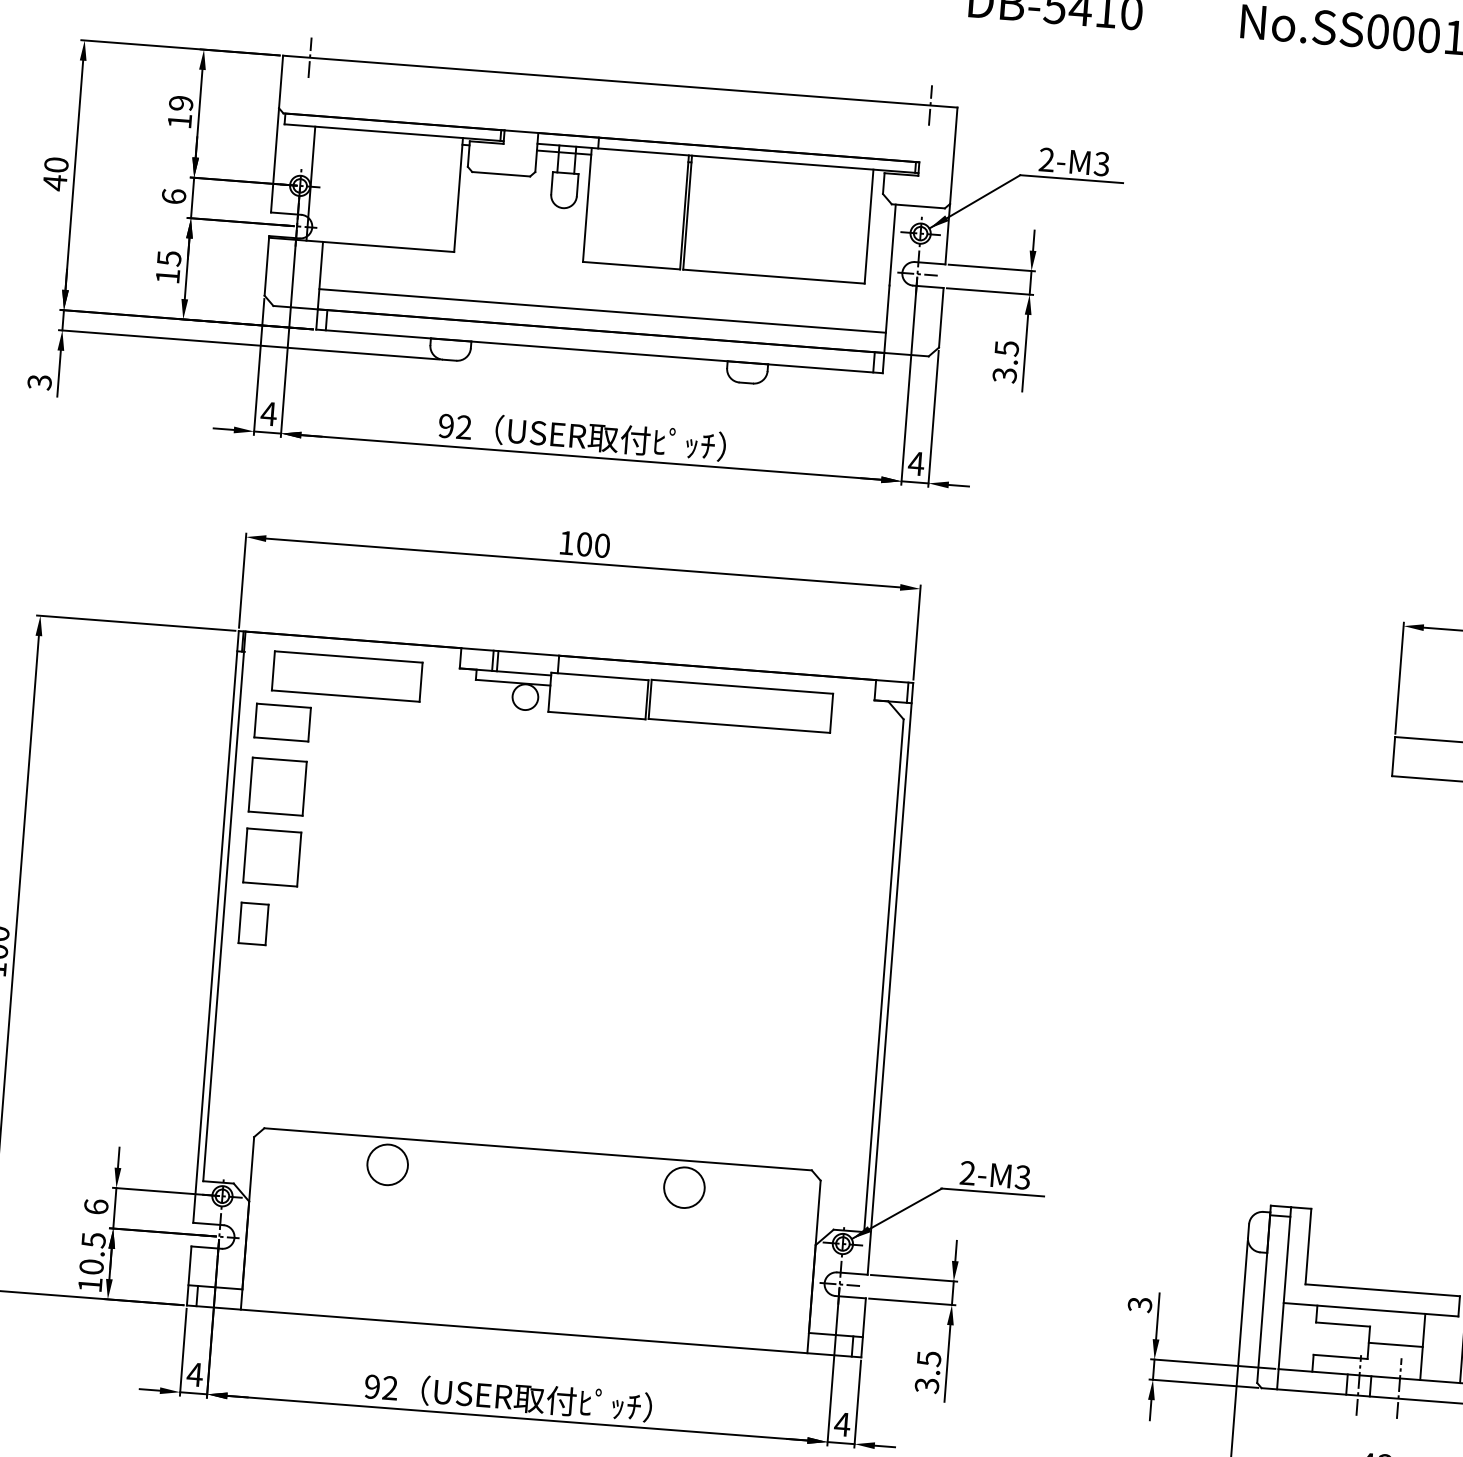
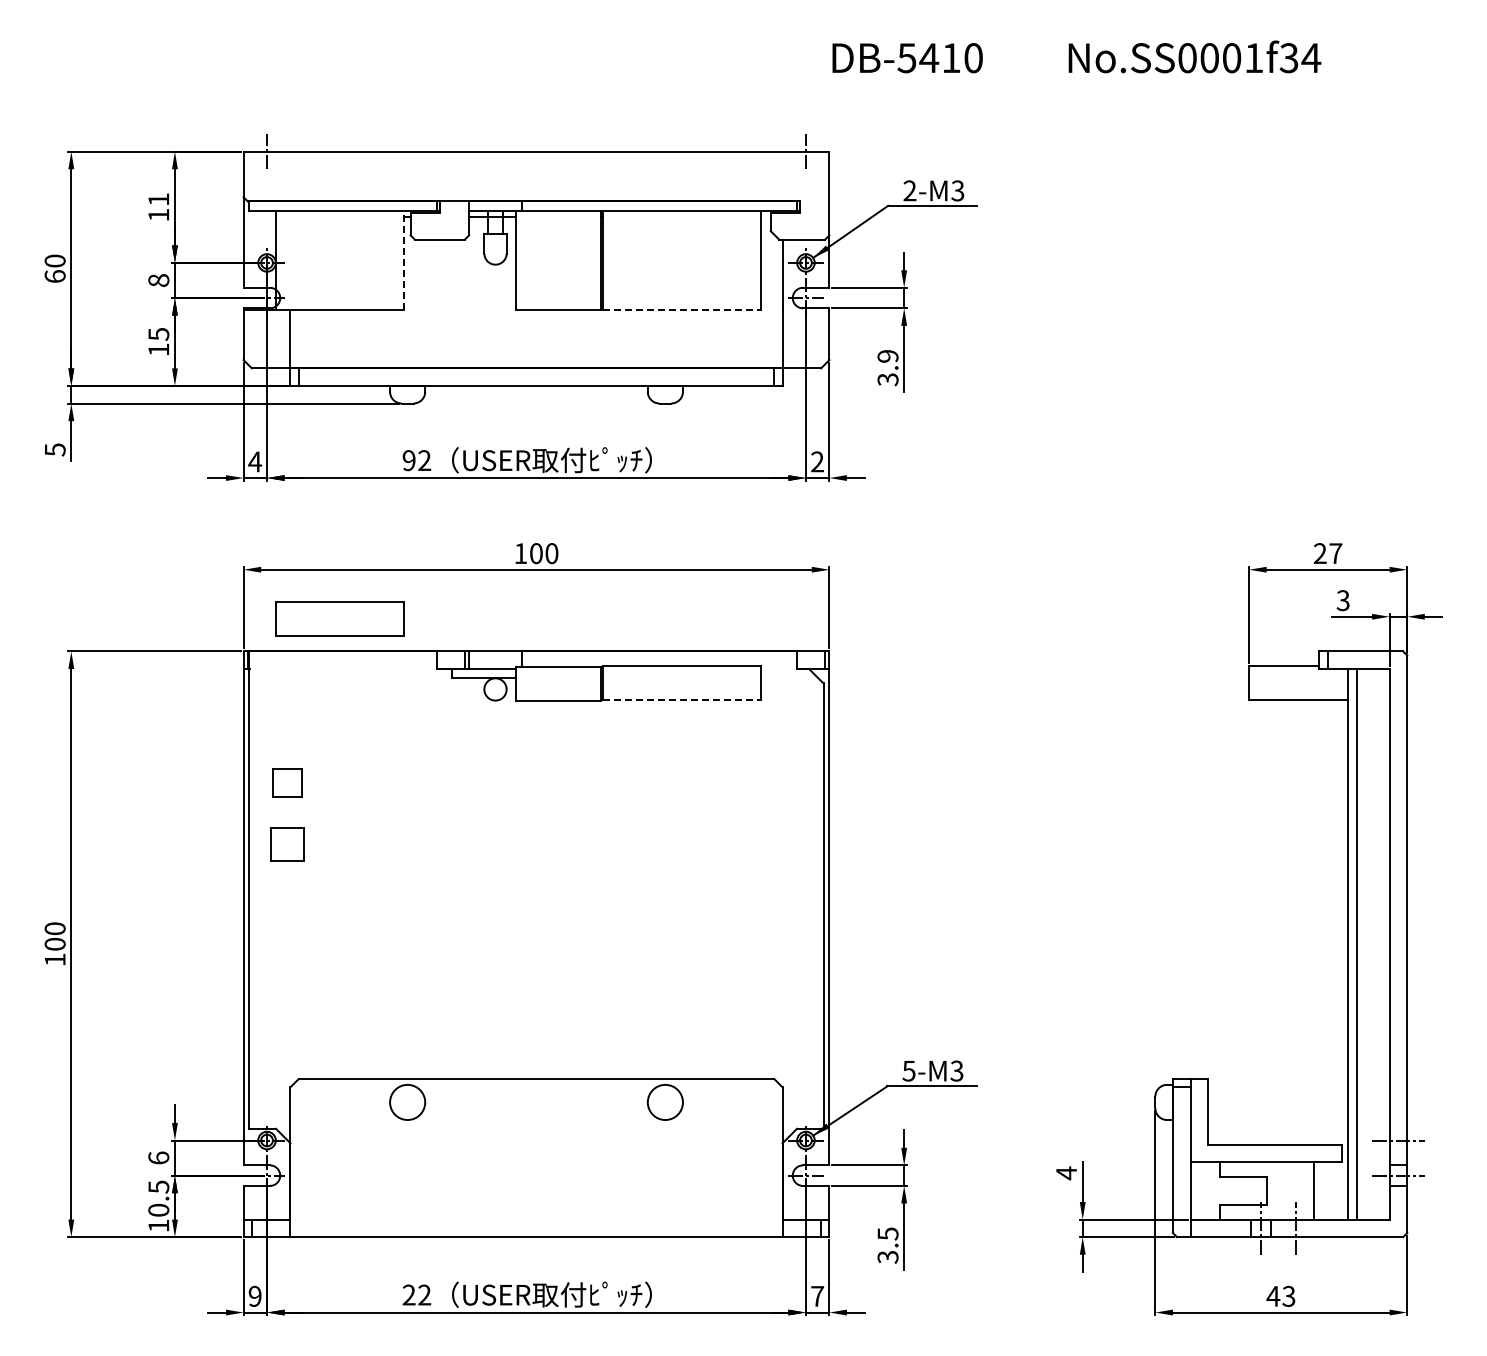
text: (180, 103) -> (158, 199), 19 -> 11
text: (54, 182) -> (54, 276), 40 -> 60
line: (458, 194) -> (404, 259), solid -> dashed
text: (173, 196) -> (158, 280), 6 -> 8
line: (774, 276) -> (682, 309), solid -> dashed
line: (602, 310) -> (536, 350), removed
text: (1006, 348) -> (887, 356), 3.5 -> 3.9
text: (38, 381) -> (54, 449), 3 -> 5
text: (916, 463) -> (817, 461), 4 -> 2
part: (346, 675) -> (339, 618), moved
part: (282, 722) -> (287, 727), removed
line: (739, 726) -> (682, 700), solid -> dashed
part: (277, 787) -> (287, 783), size x0.6
part: (272, 857) -> (287, 844), size x0.7
part: (253, 924) -> (275, 903), removed
text: (967, 1172) -> (908, 1070), 2-M3 -> 5-M3
text: (1139, 1305) -> (1066, 1173), 3 -> 4
line: (1395, 1344) -> (1289, 1190), removed
text: (195, 1373) -> (255, 1295), 4 -> 9
text: (371, 1387) -> (408, 1295), 92 -> 22
text: (842, 1424) -> (817, 1296), 4 -> 7

